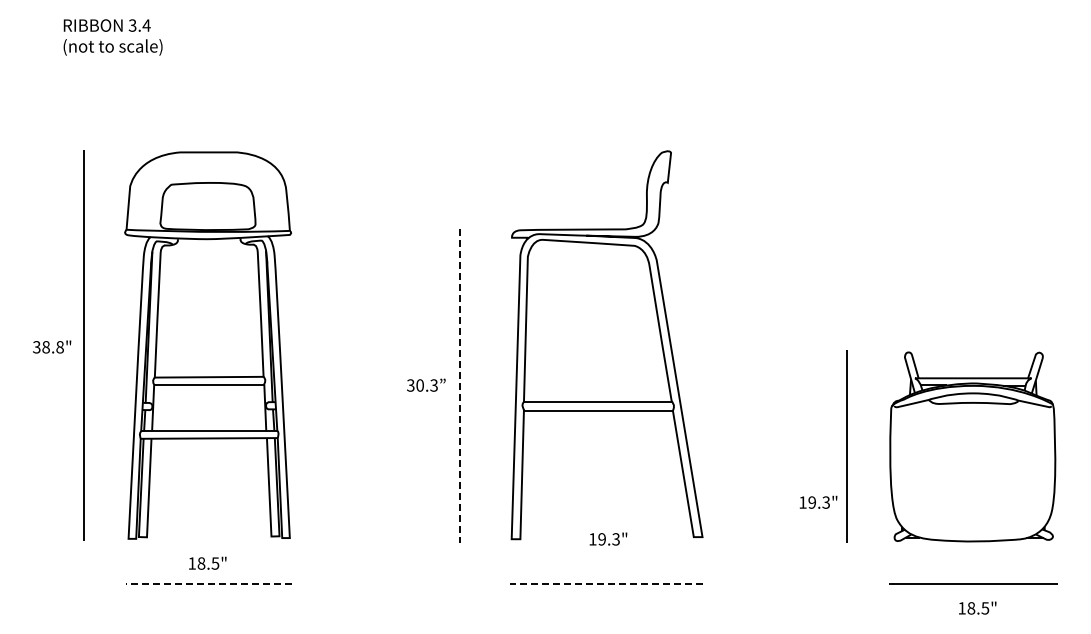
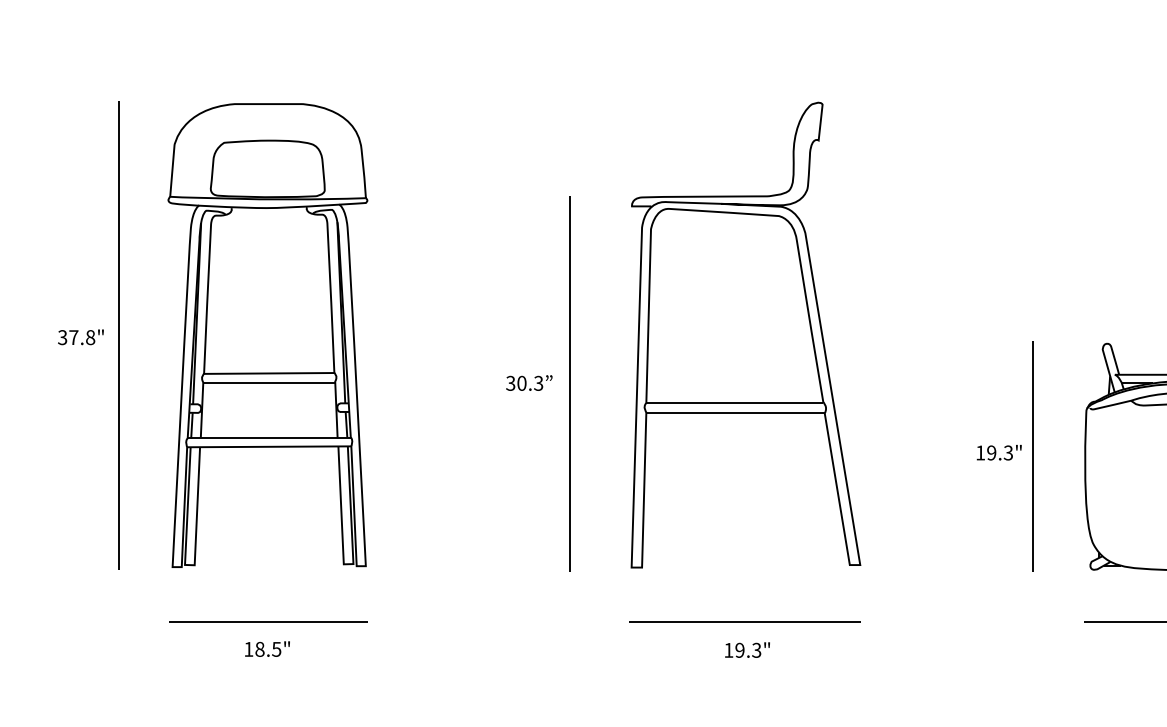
text: (45, 347) -> (73, 337), 38.8" -> 37.8"
line: (460, 386) -> (570, 384), dashed -> solid
text: (818, 501) -> (999, 451), moved
text: (608, 538) -> (747, 649), moved
text: (207, 562) -> (267, 648), moved
line: (208, 584) -> (268, 621), dashed -> solid
line: (606, 584) -> (745, 621), dashed -> solid

